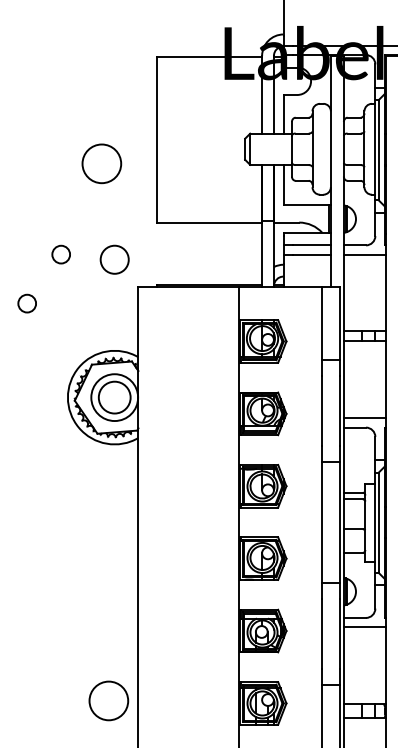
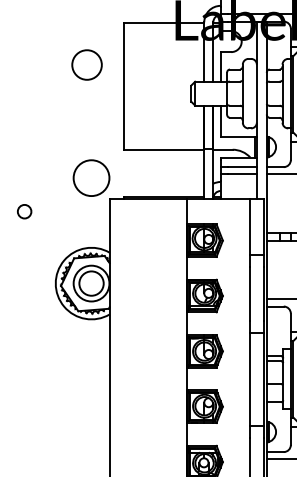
circle: (101, 163) -> (86, 64), moved
circle: (60, 254) -> (50, 174), removed
circle: (114, 259) -> (91, 177), size x1.67

